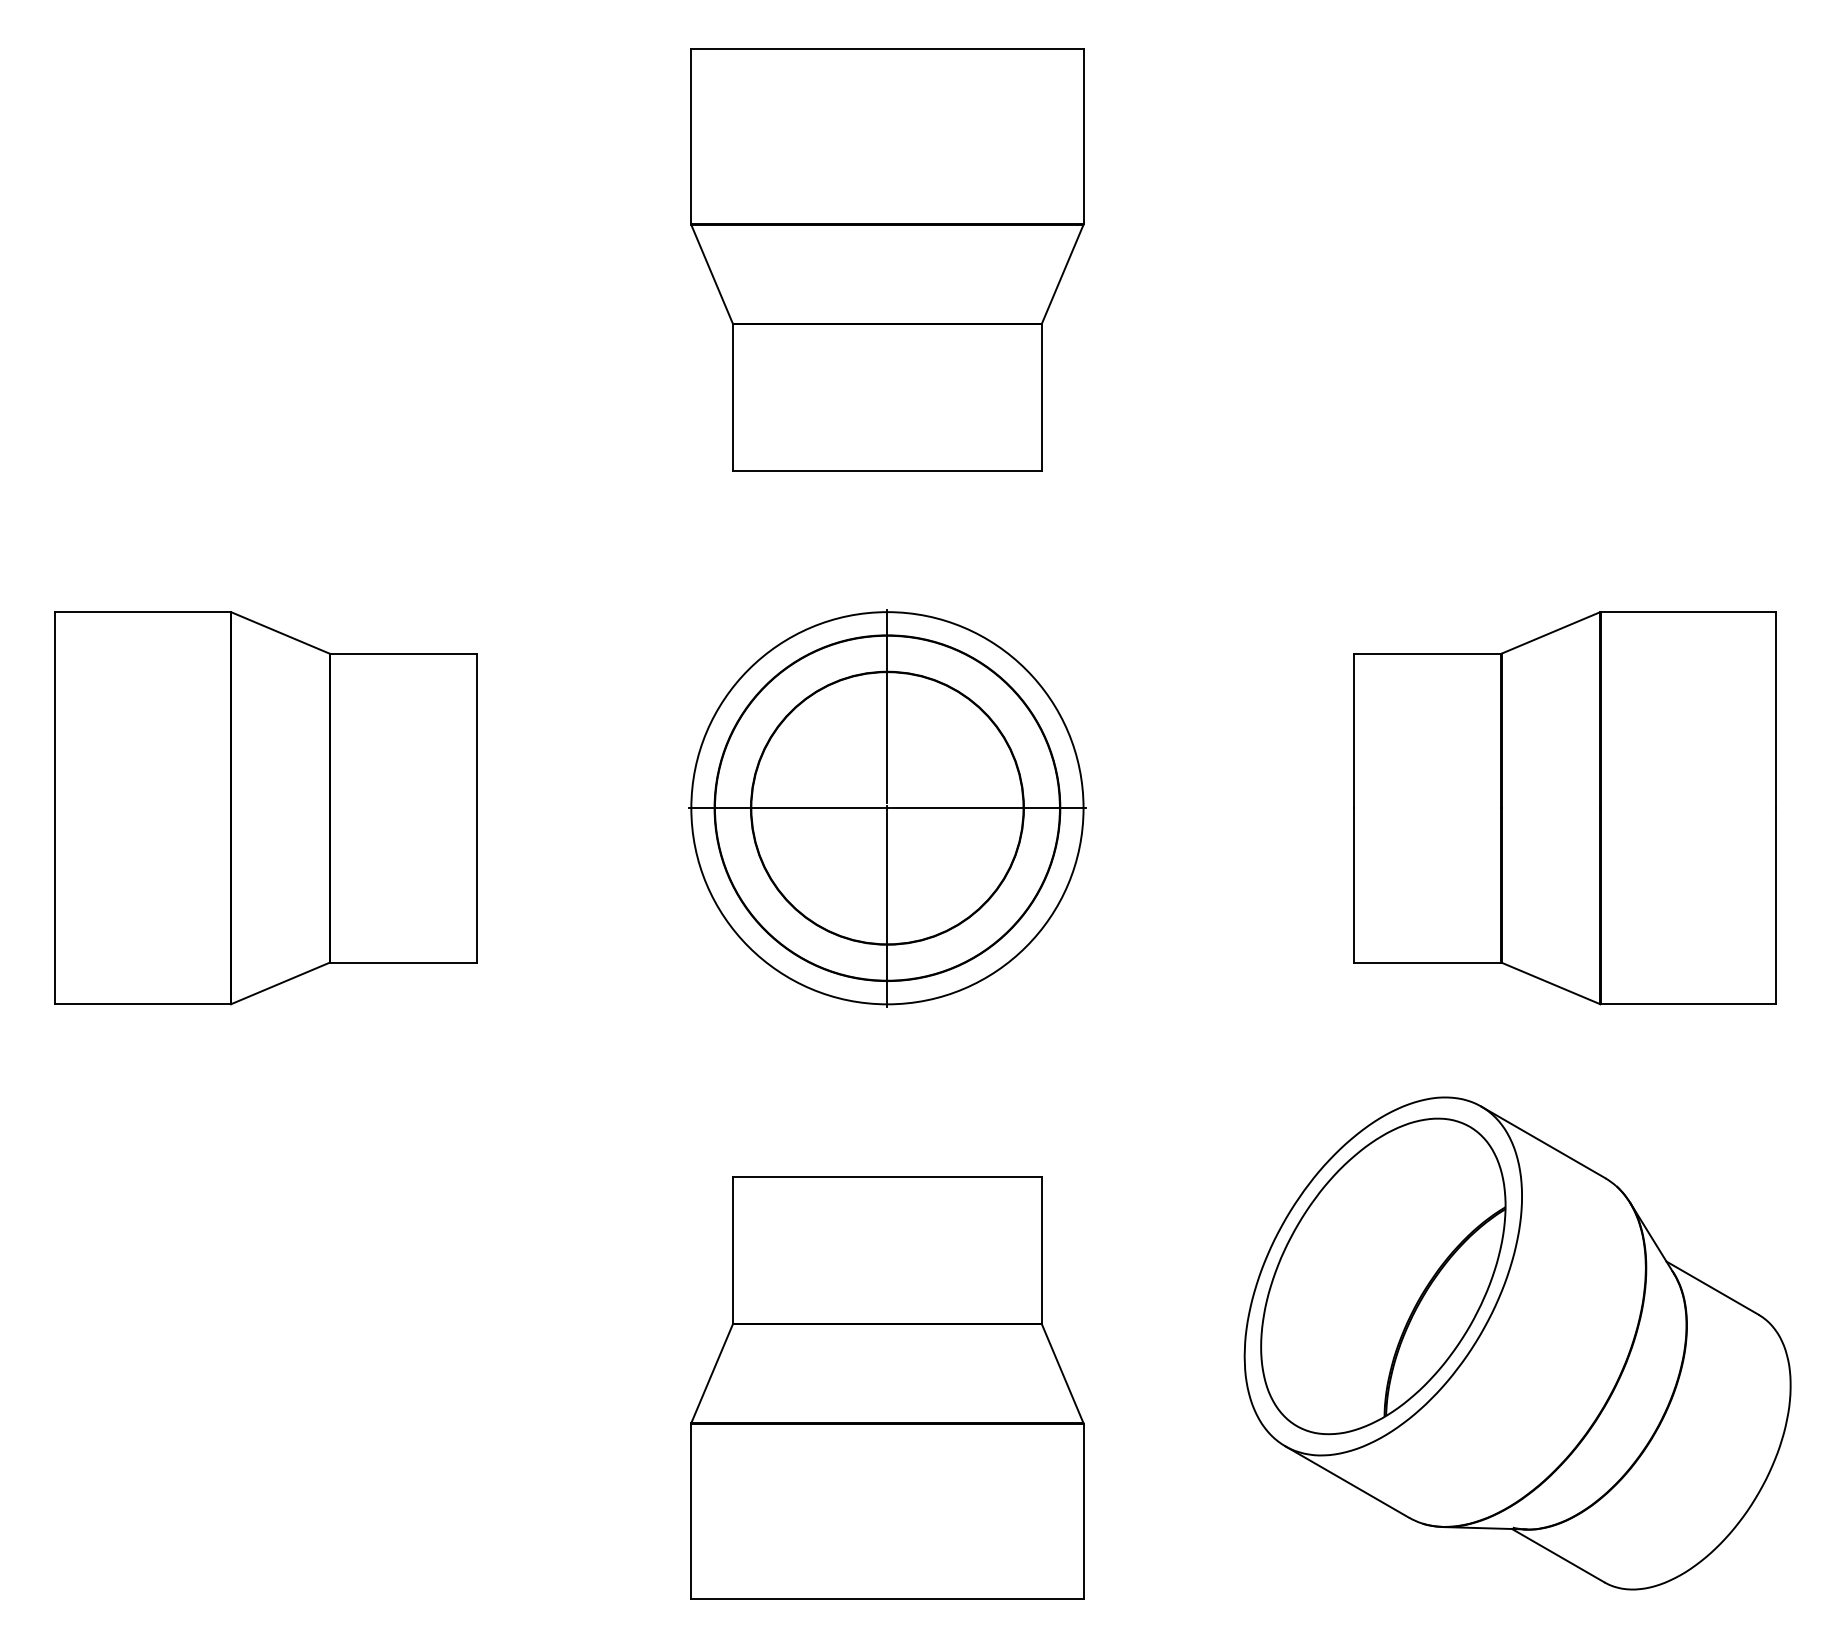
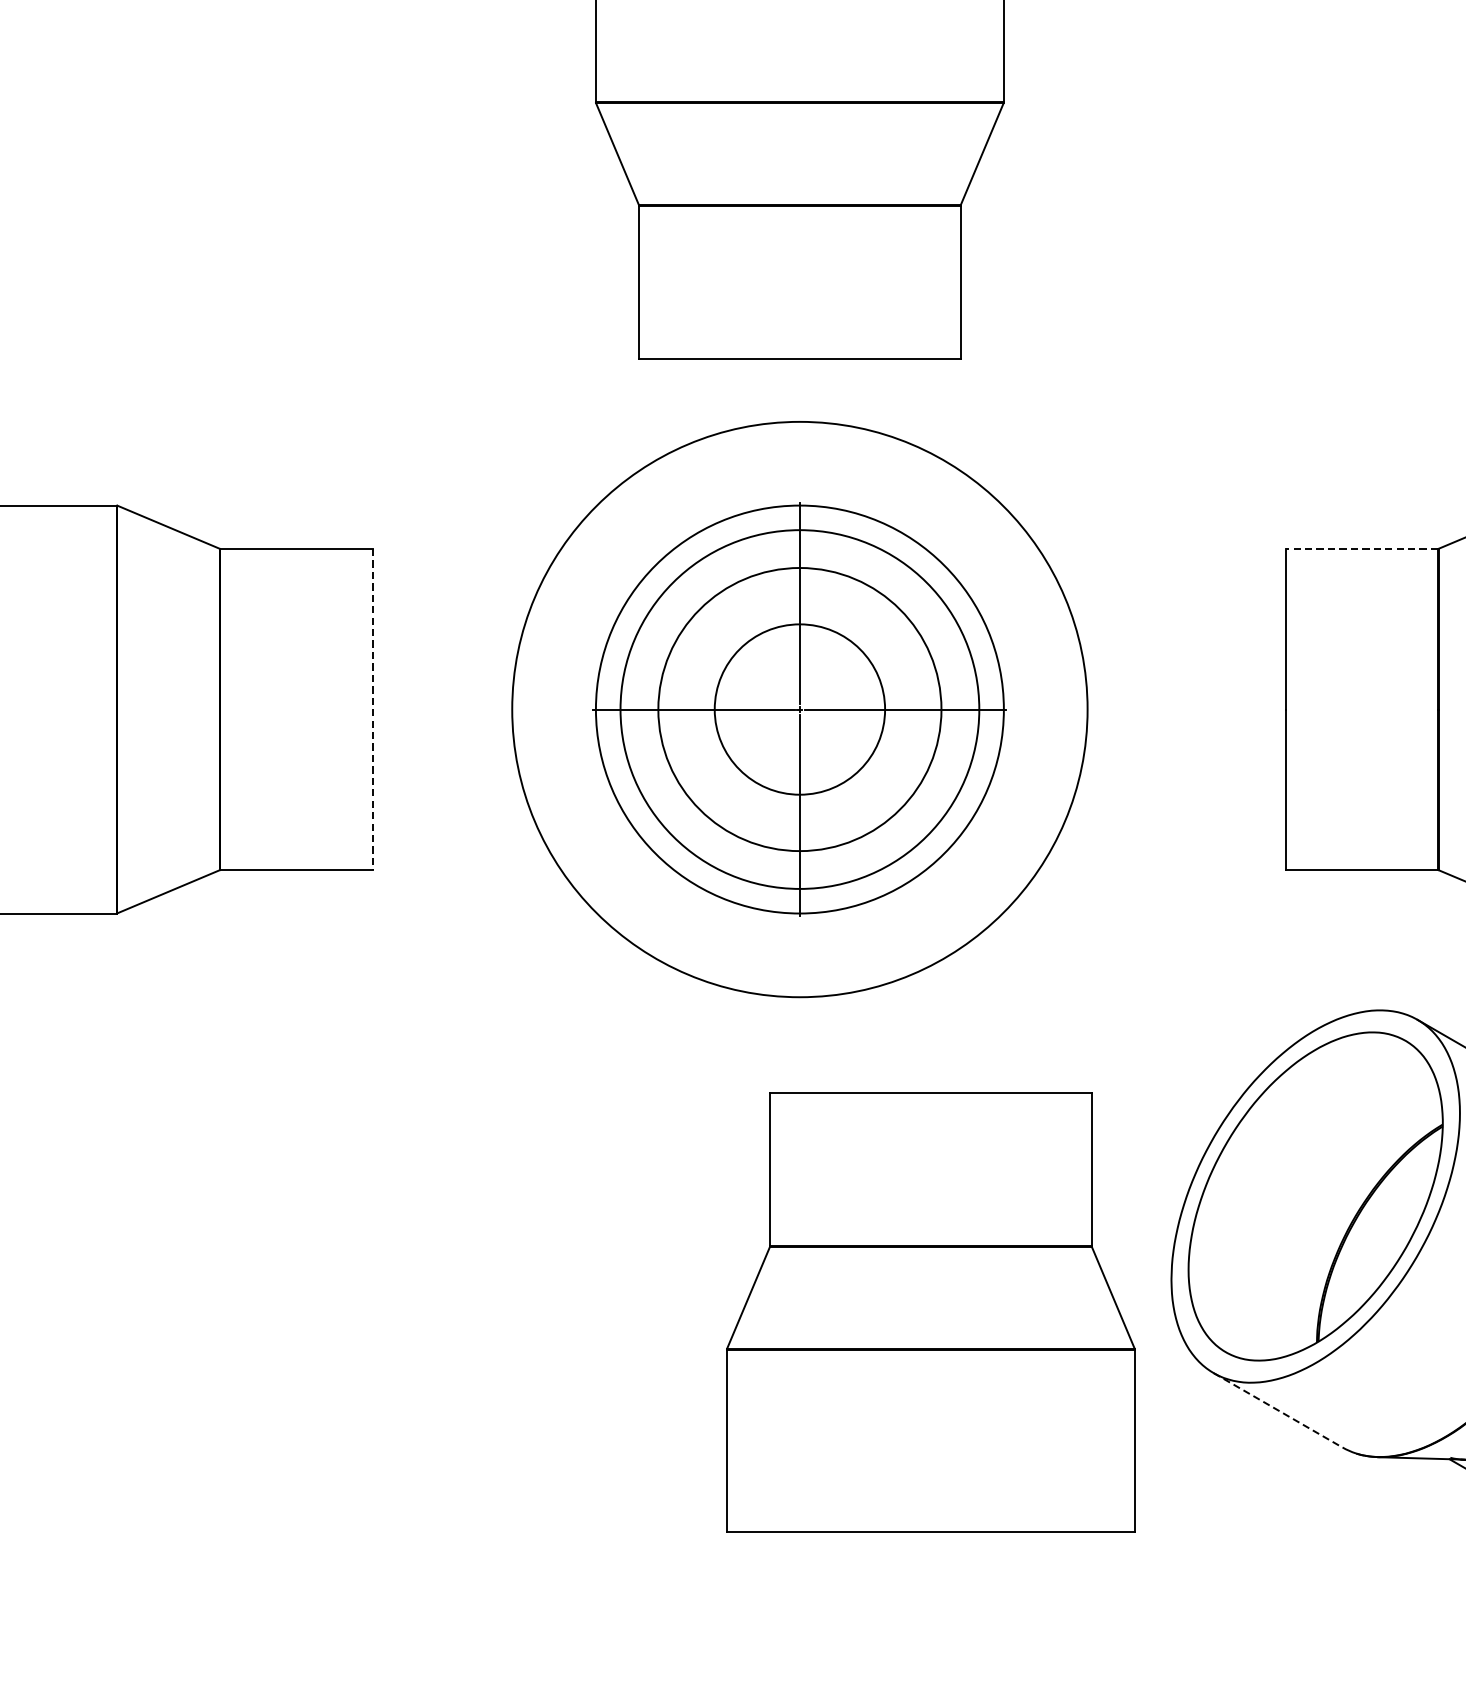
line: (1427, 653) -> (1361, 548), solid -> dashed
circle: (886, 807) -> (798, 708), size x0.6
line: (477, 808) -> (373, 709), solid -> dashed
circle: (887, 808) -> (799, 709), size x1.6
part: (887, 1387) -> (931, 1312), moved
line: (1347, 1482) -> (1278, 1410), solid -> dashed

